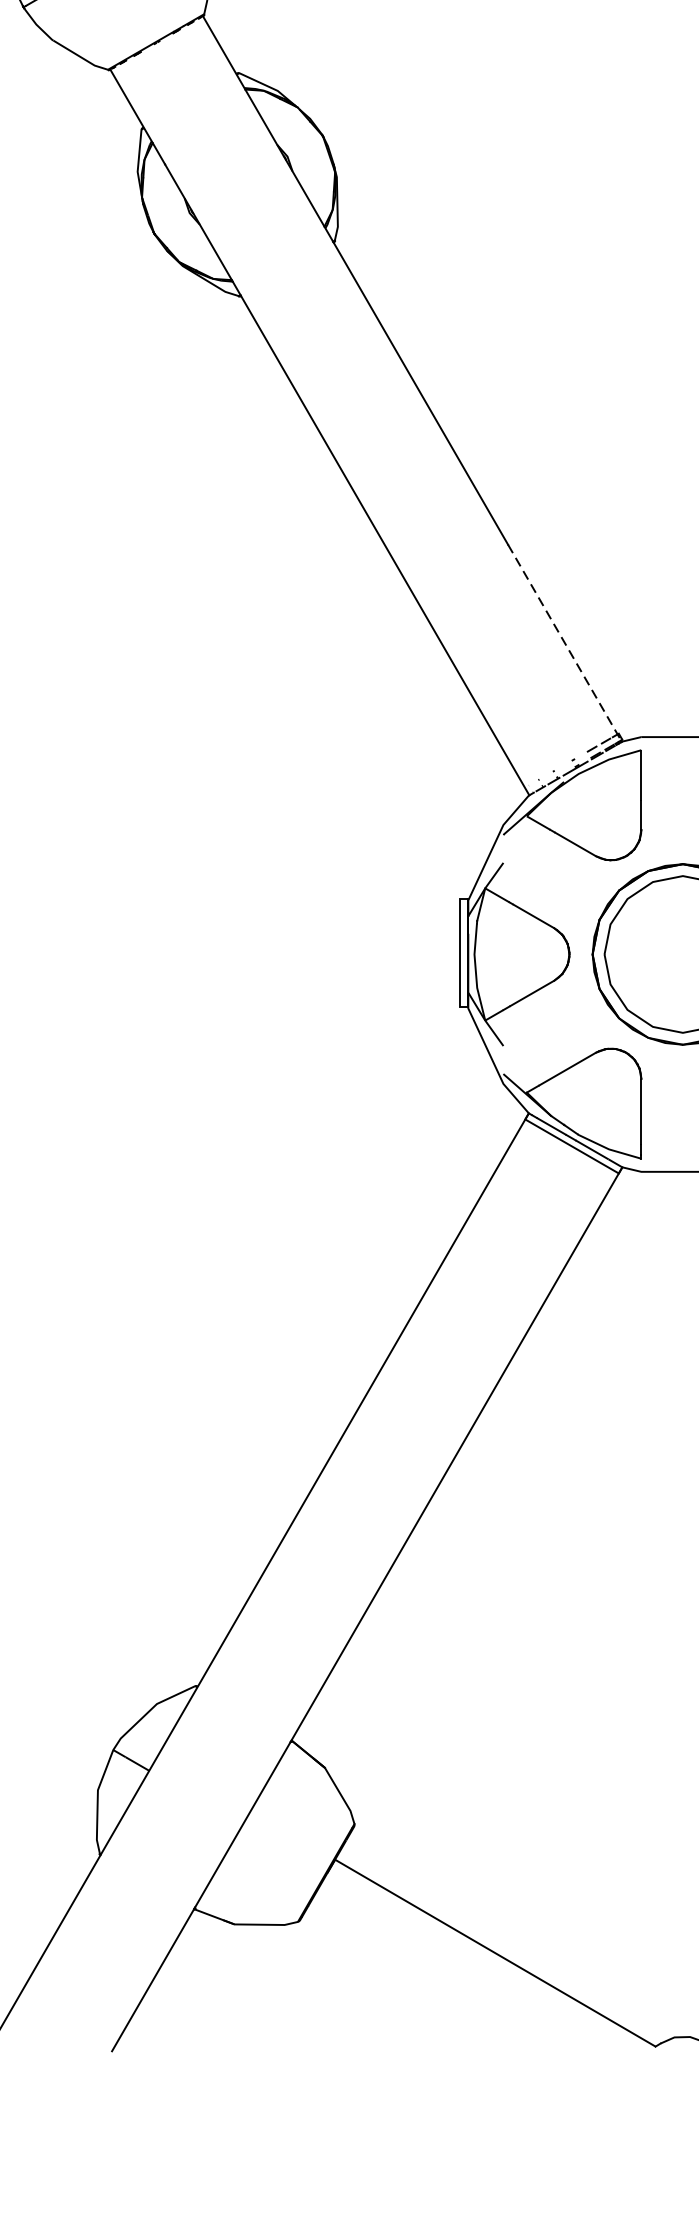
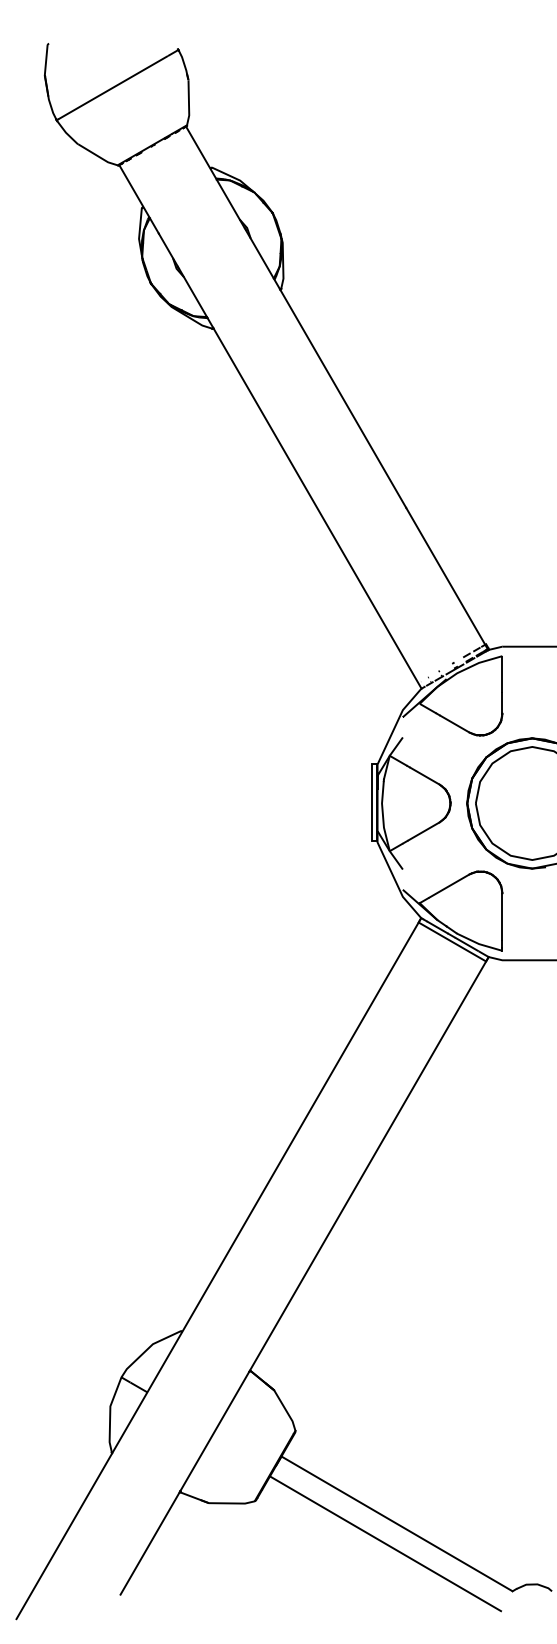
line: (565, 643) -> (447, 579), dashed -> solid
line: (479, 1980) -> (385, 1543), added

